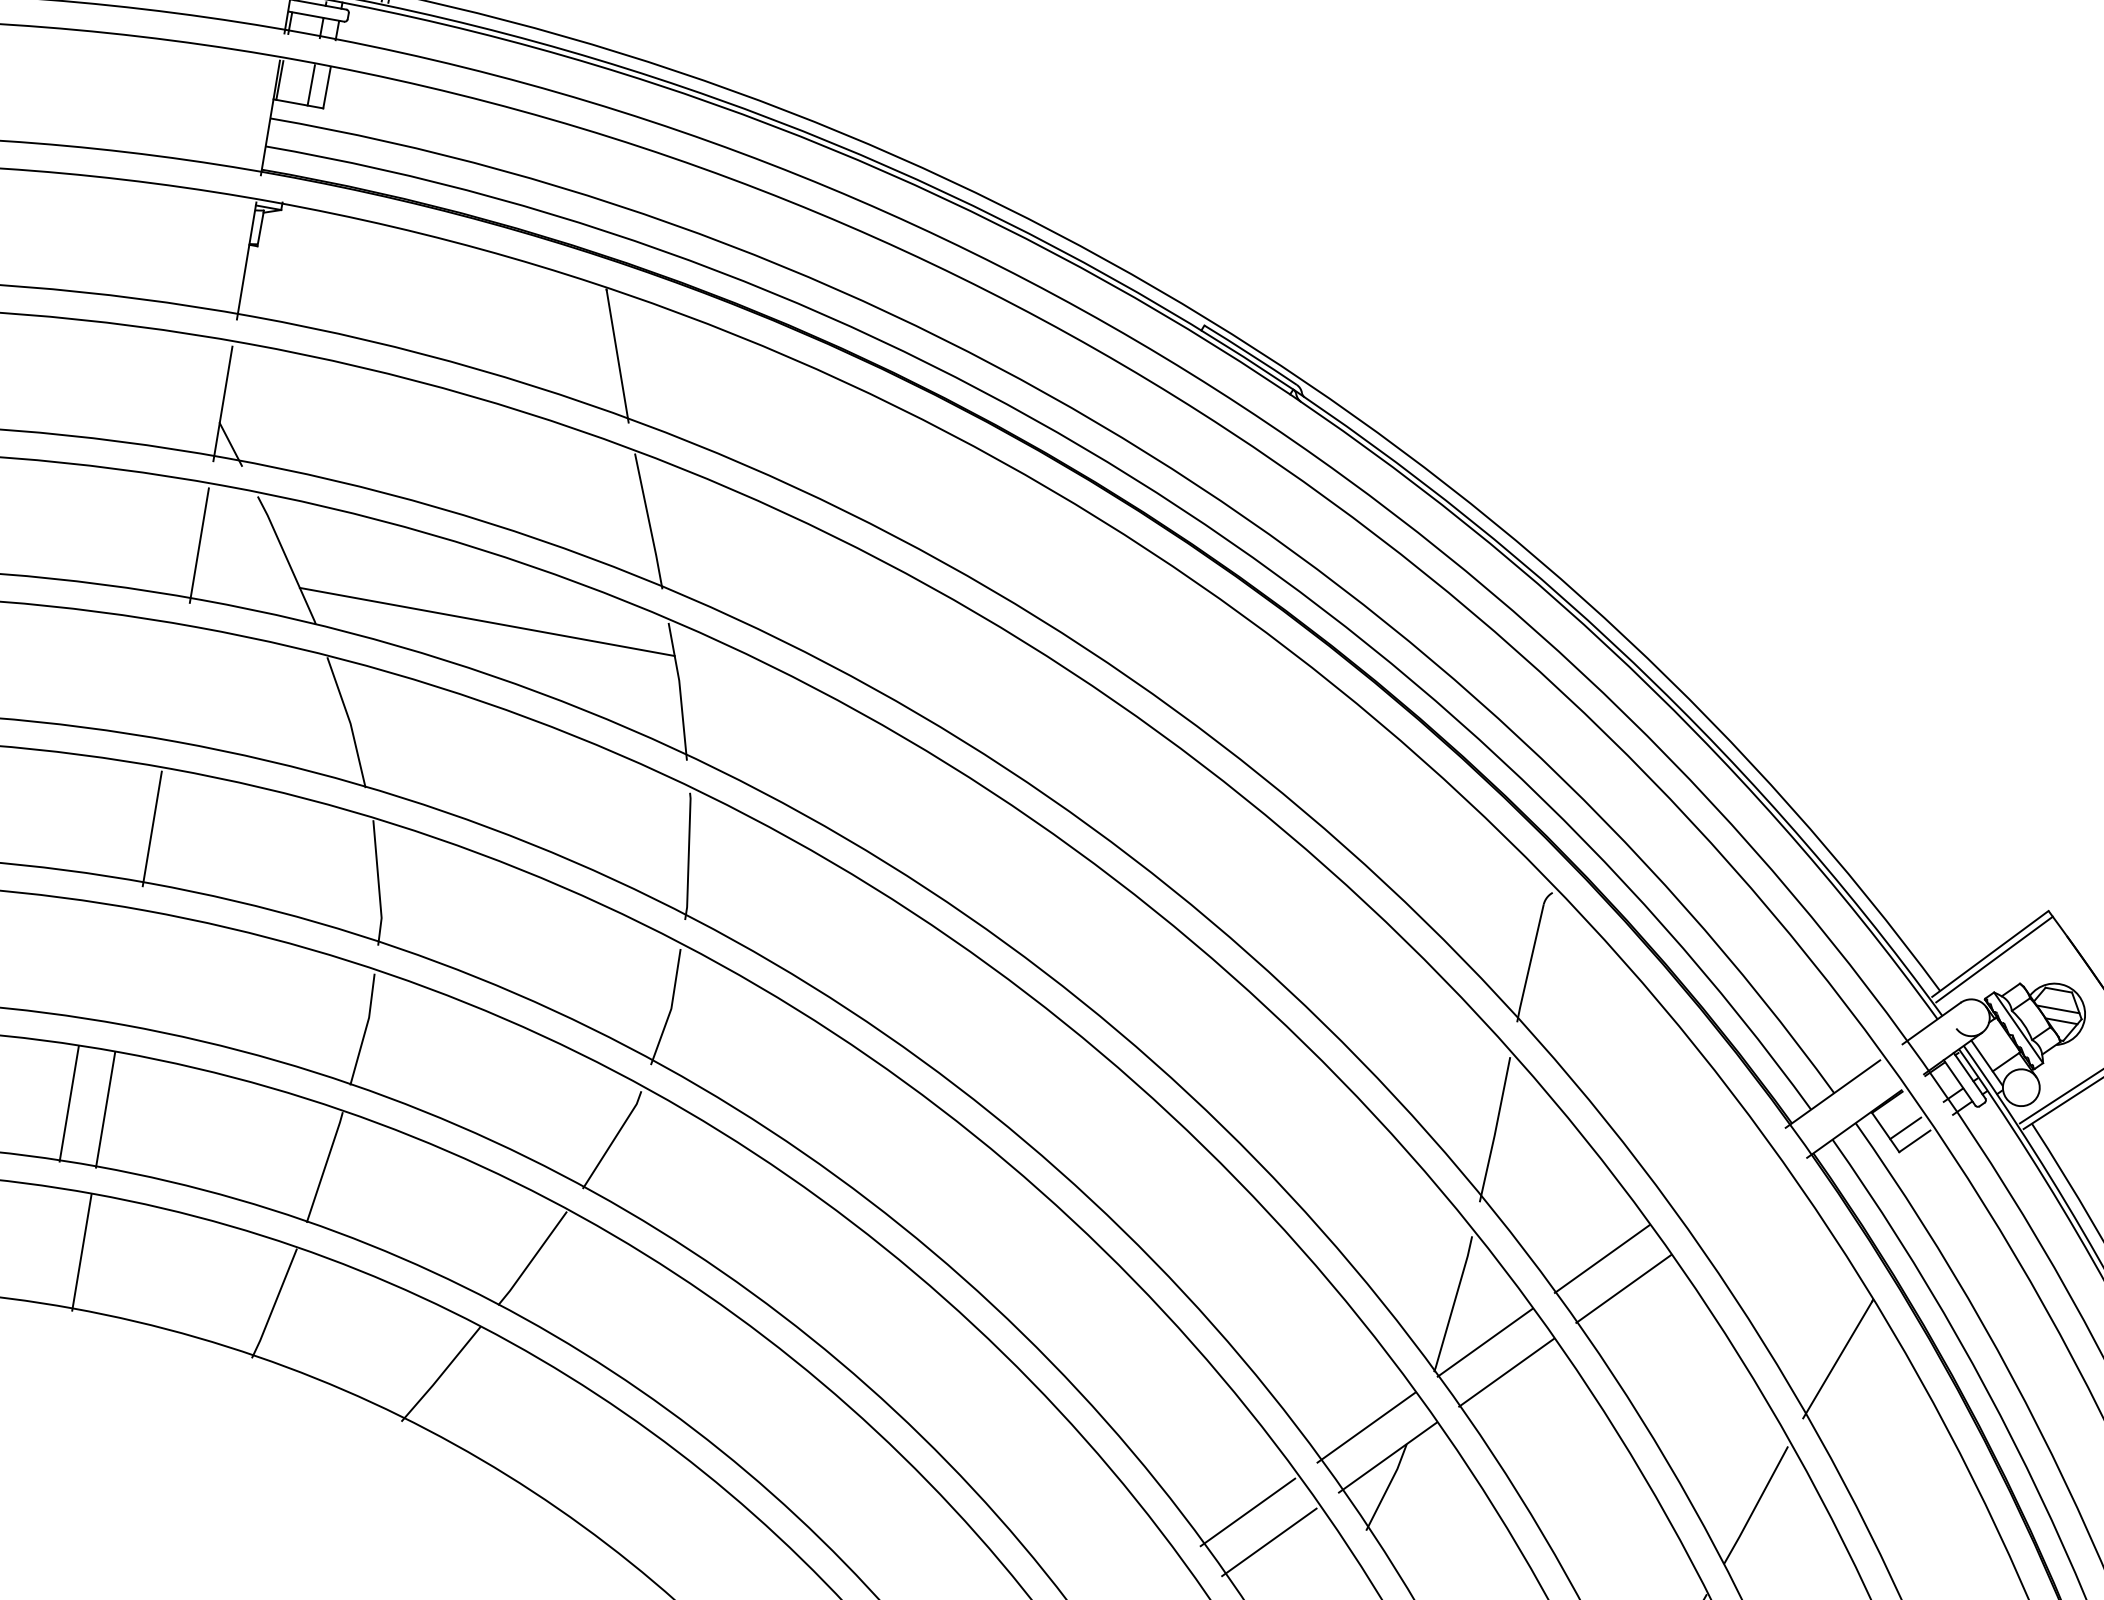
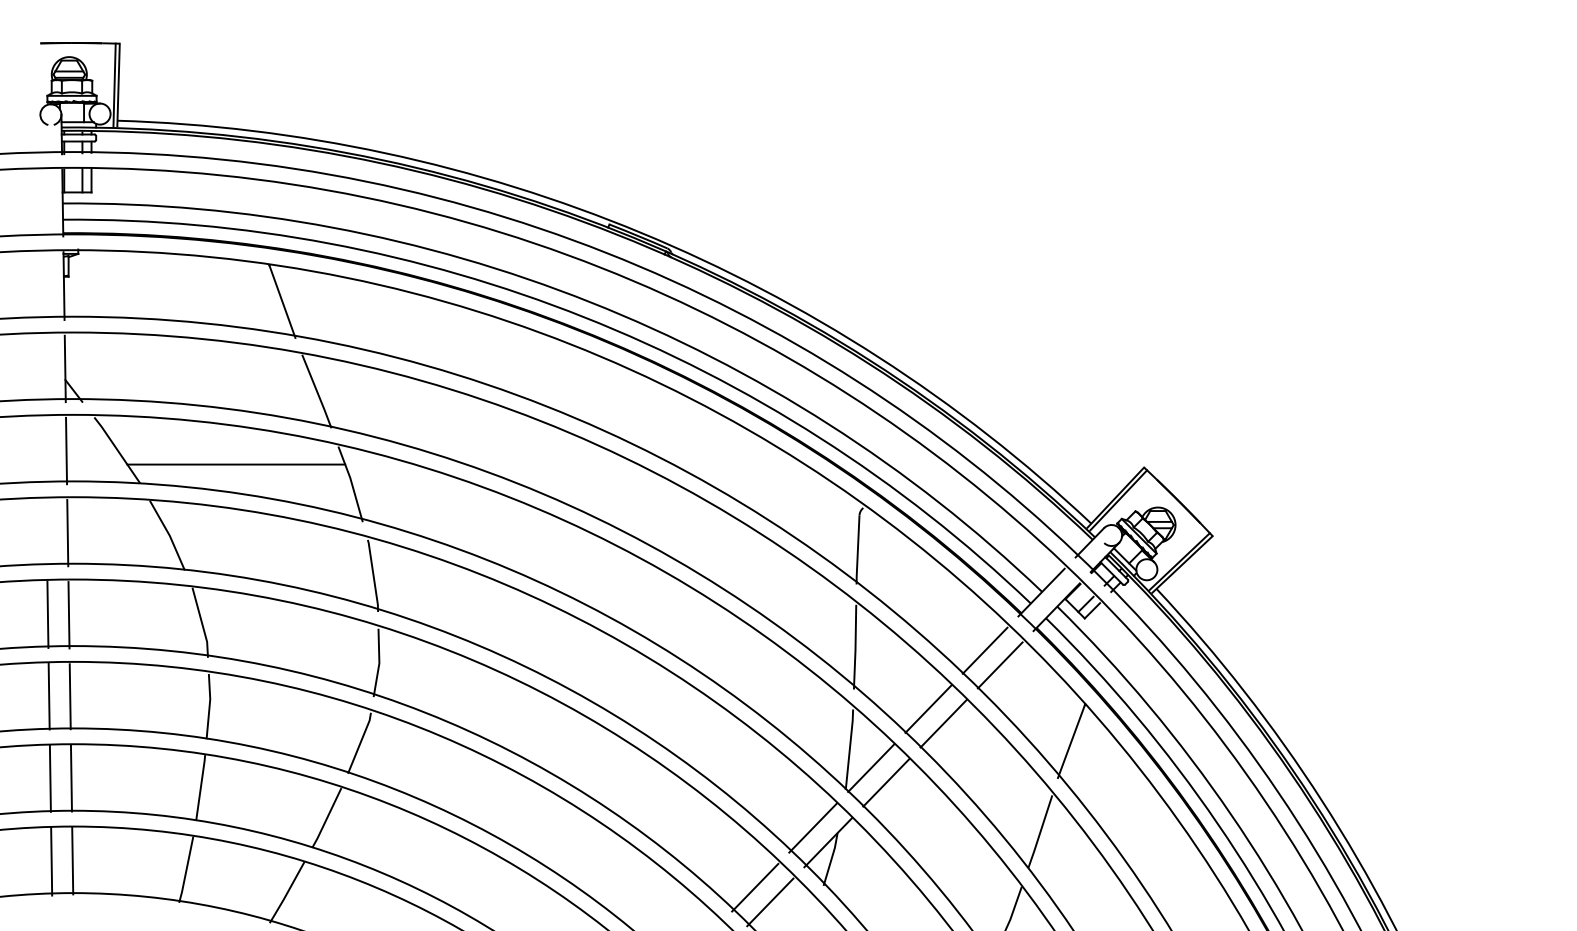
line: (175, 687) -> (67, 533), added
line: (115, 820) -> (47, 614), added
line: (91, 962) -> (48, 696), added
line: (127, 968) -> (69, 696), added
line: (1716, 1175) -> (984, 650), added
line: (1737, 1206) -> (999, 665), added
line: (45, 1247) -> (51, 861), added

